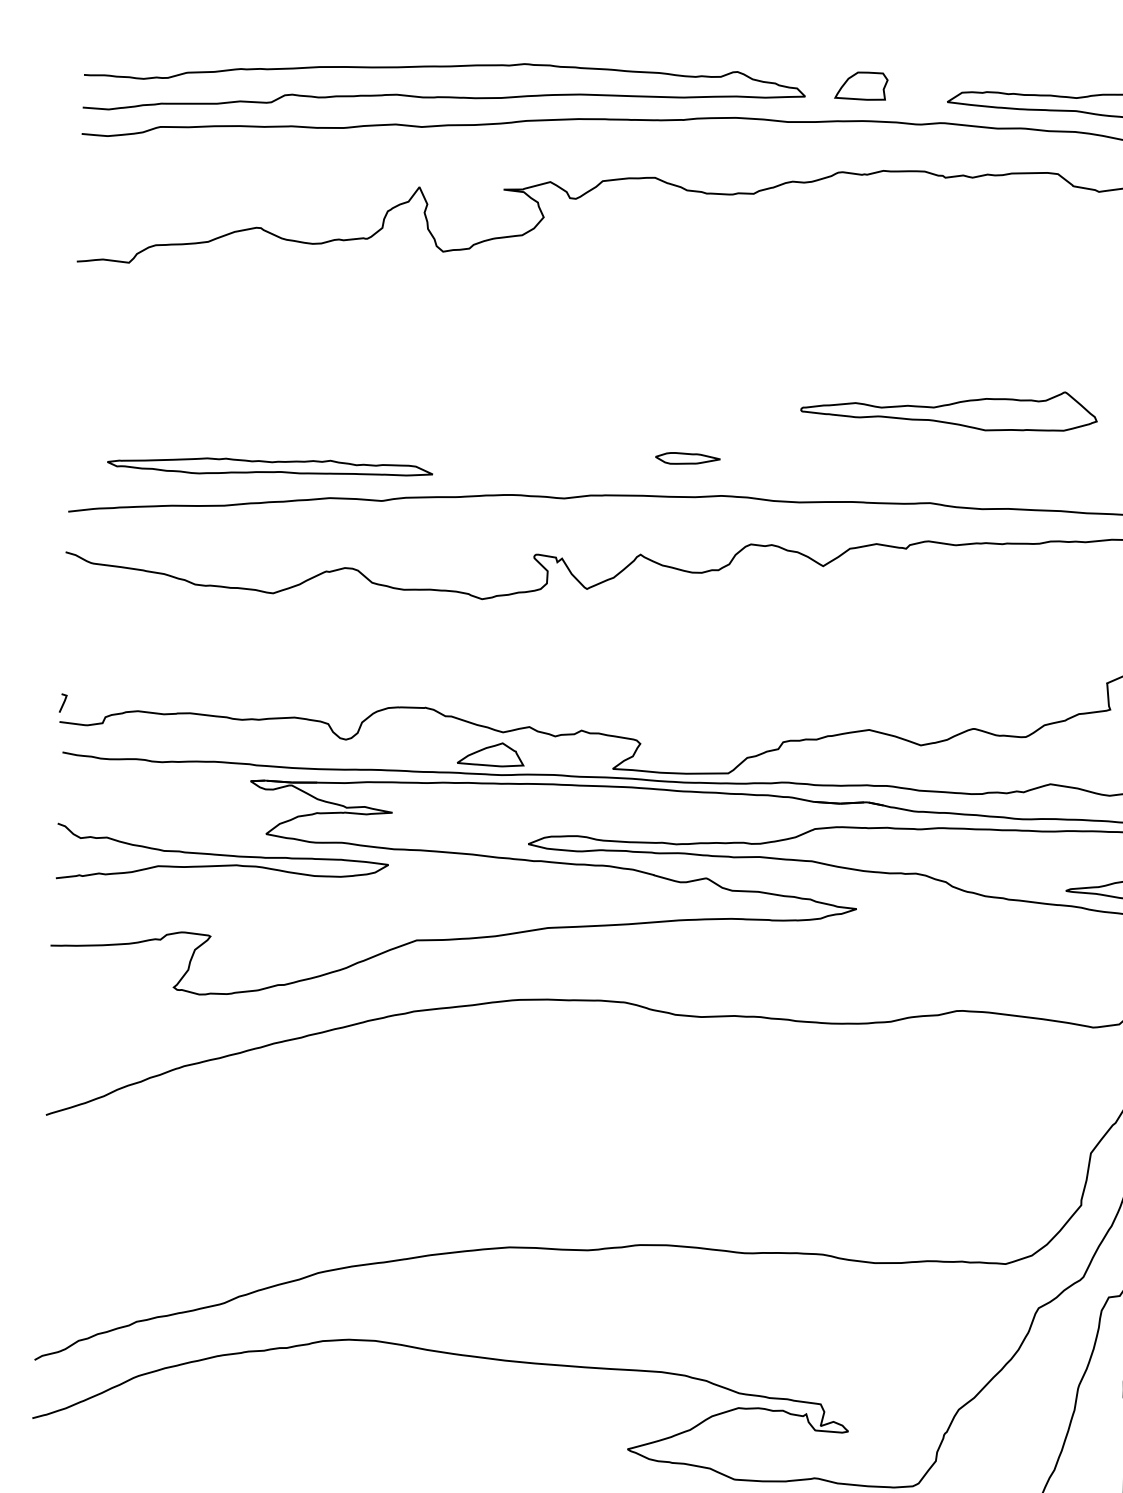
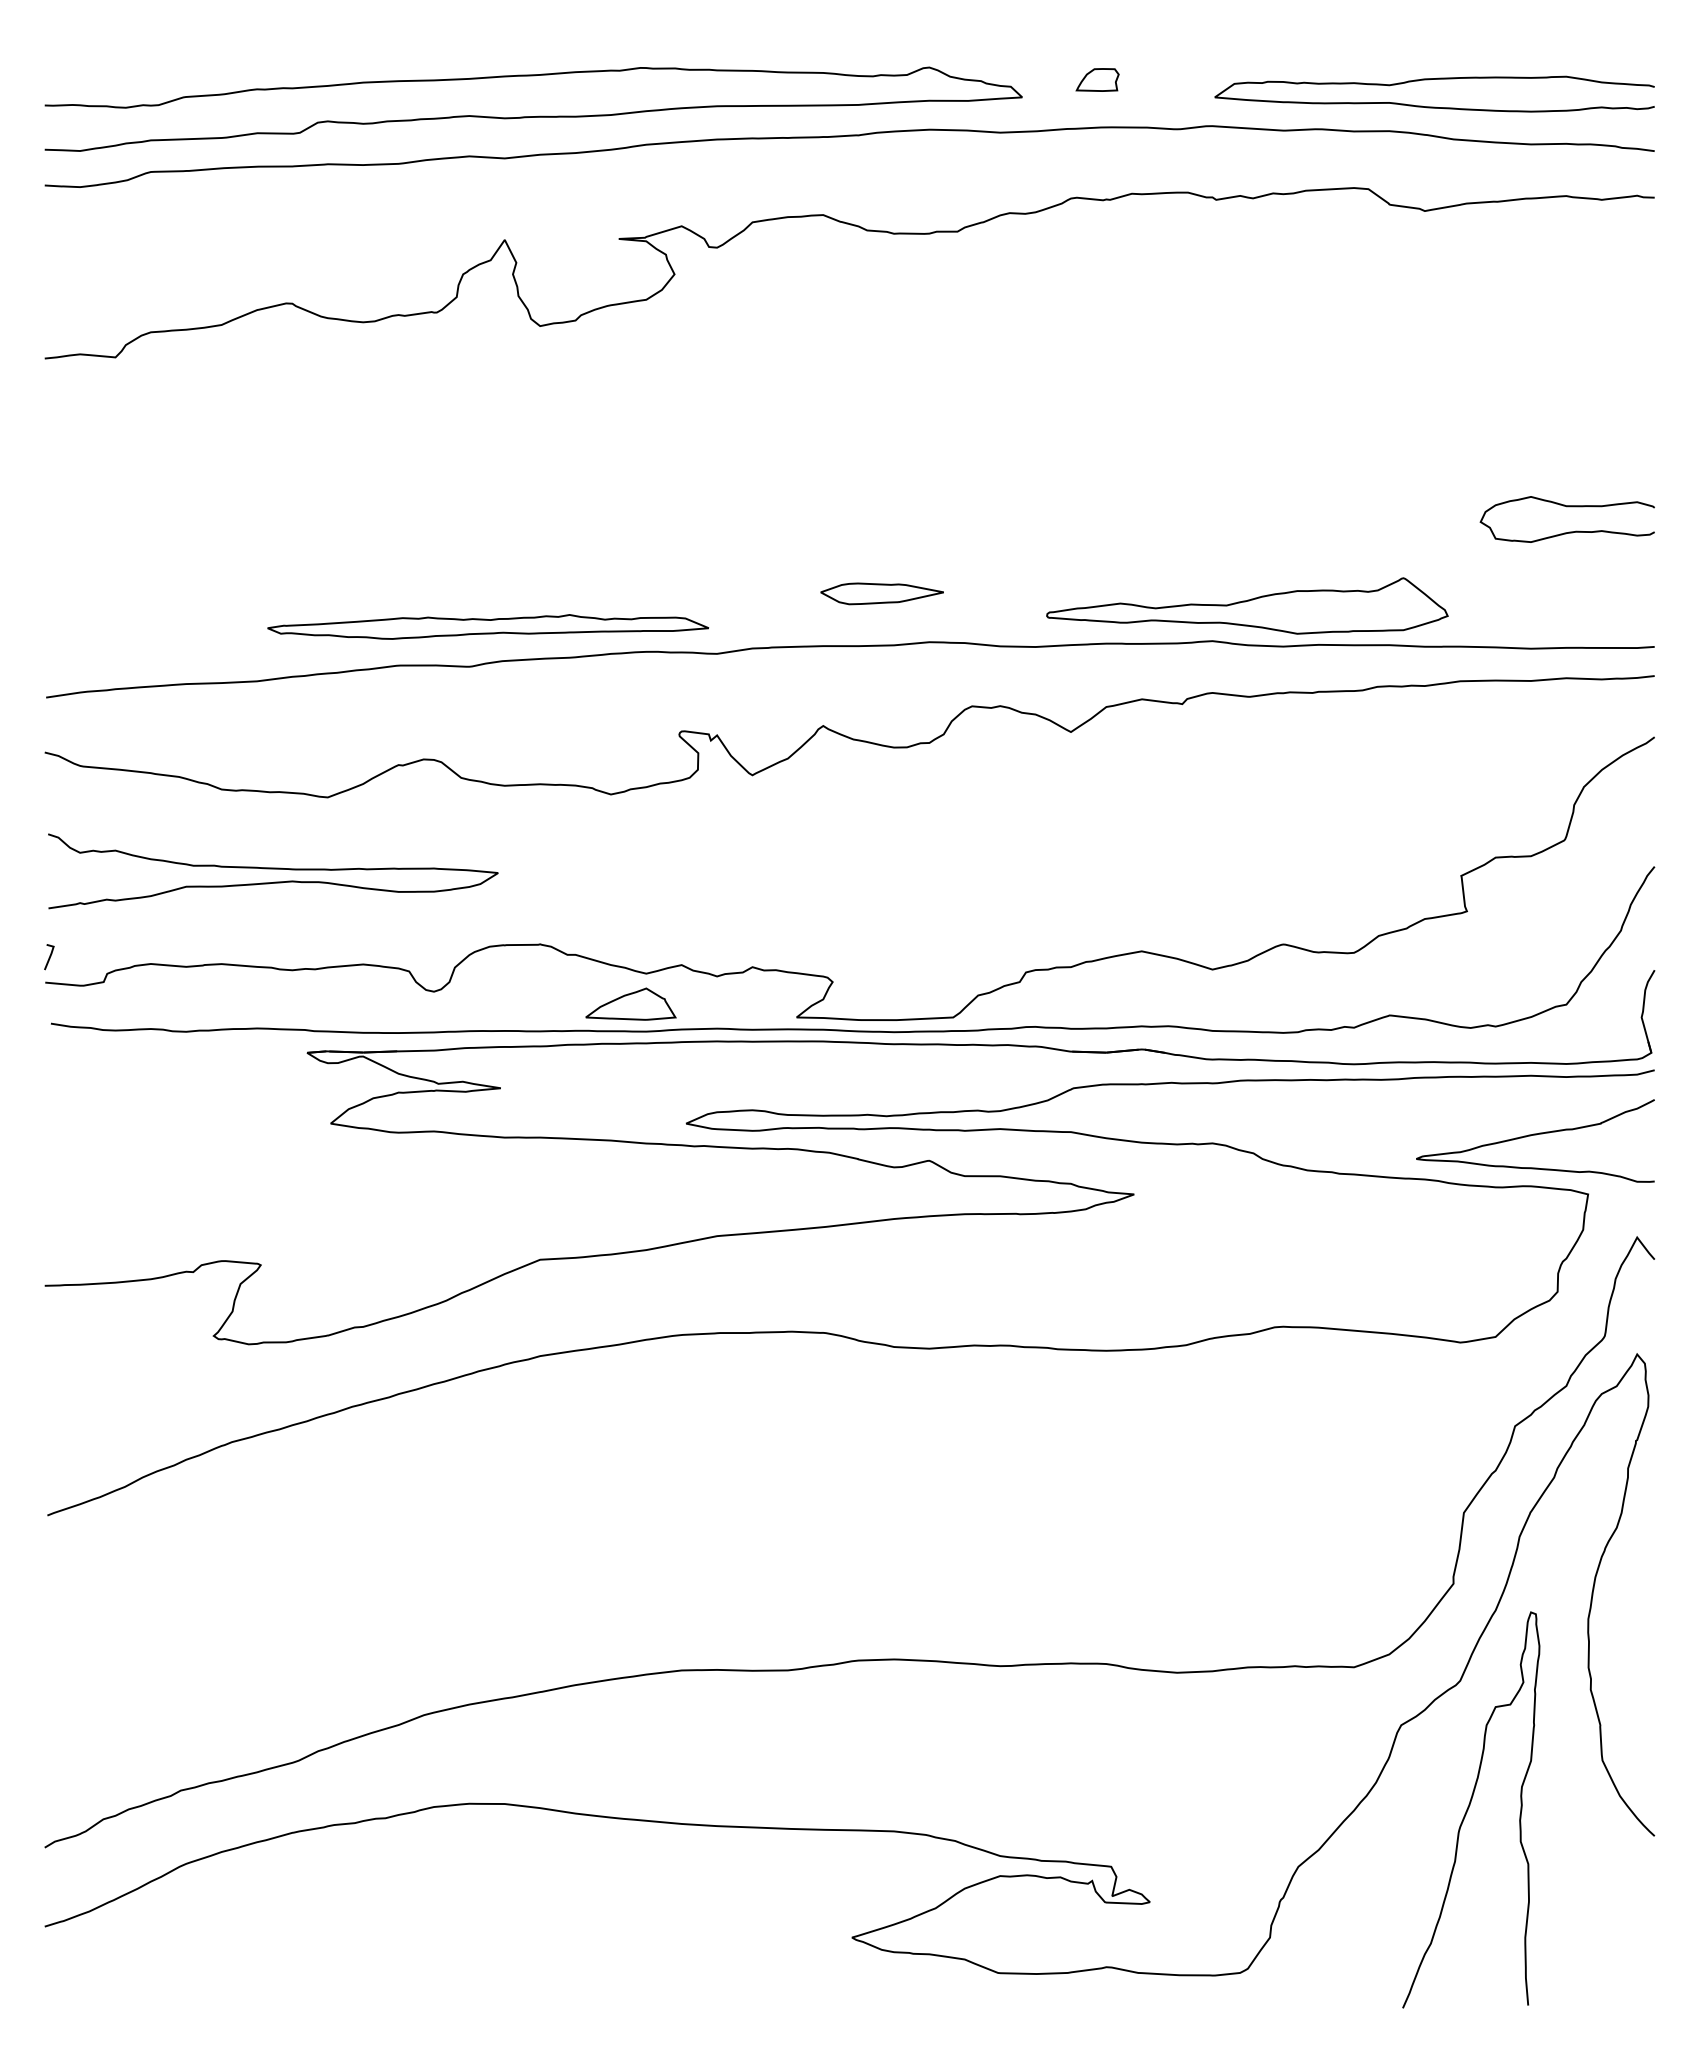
part: (861, 85) -> (1097, 79), size x0.6
part: (949, 408) -> (1247, 605), moved
part: (688, 458) -> (882, 593), size x1.4
part: (270, 466) -> (488, 626), moved
curve: (222, 855) -> (273, 869), moved

